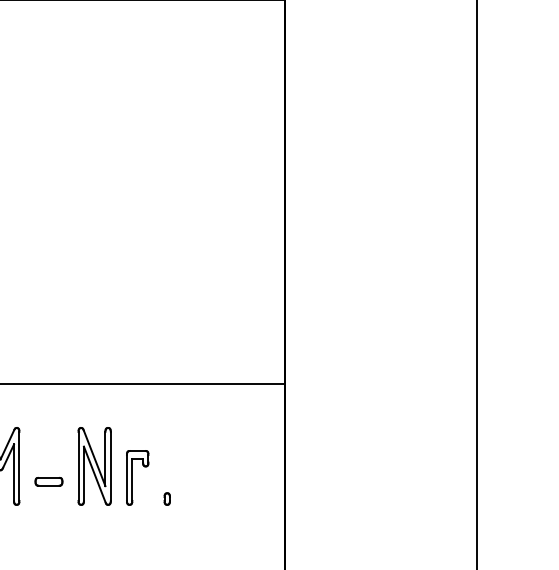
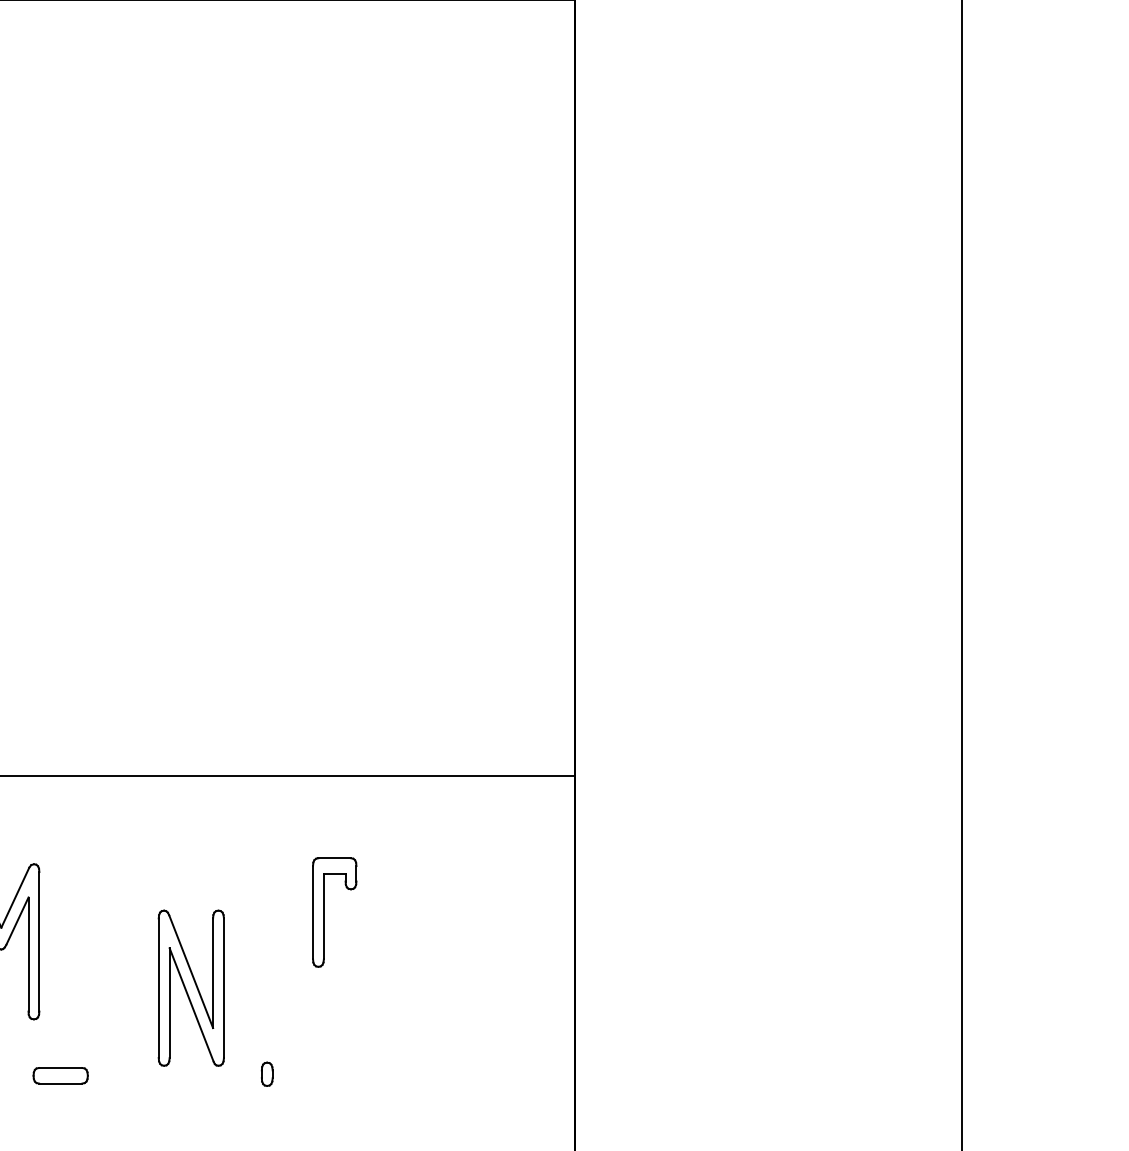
part: (94, 466) -> (190, 988), moved
part: (137, 477) -> (334, 911), moved
part: (48, 481) -> (59, 1075), moved
part: (166, 498) -> (265, 1073), moved

